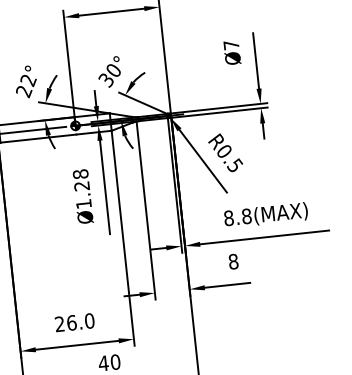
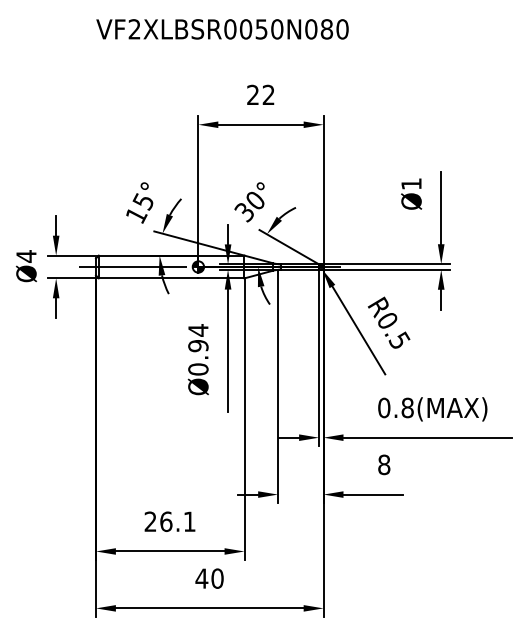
text: (231, 44) -> (411, 183), Ø7 -> Ø1
text: (25, 86) -> (139, 208), 22° -> 15°
text: (82, 188) -> (198, 349), Ø1.28 -> Ø0.94
text: (229, 217) -> (384, 407), 8.8(MAX) -> 0.8(MAX)
text: (89, 320) -> (189, 521), 26.0 -> 26.1

